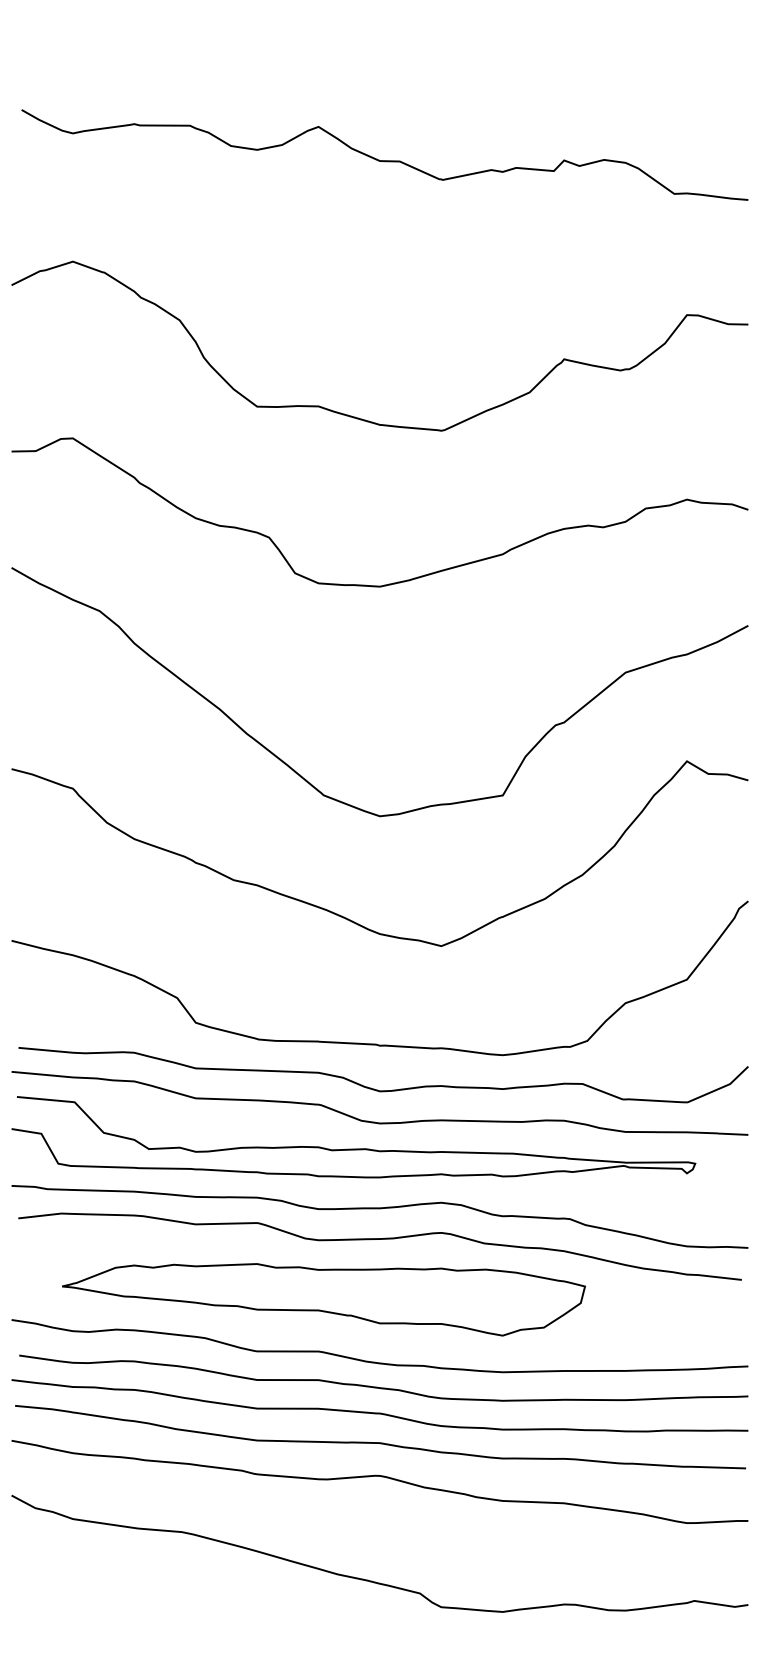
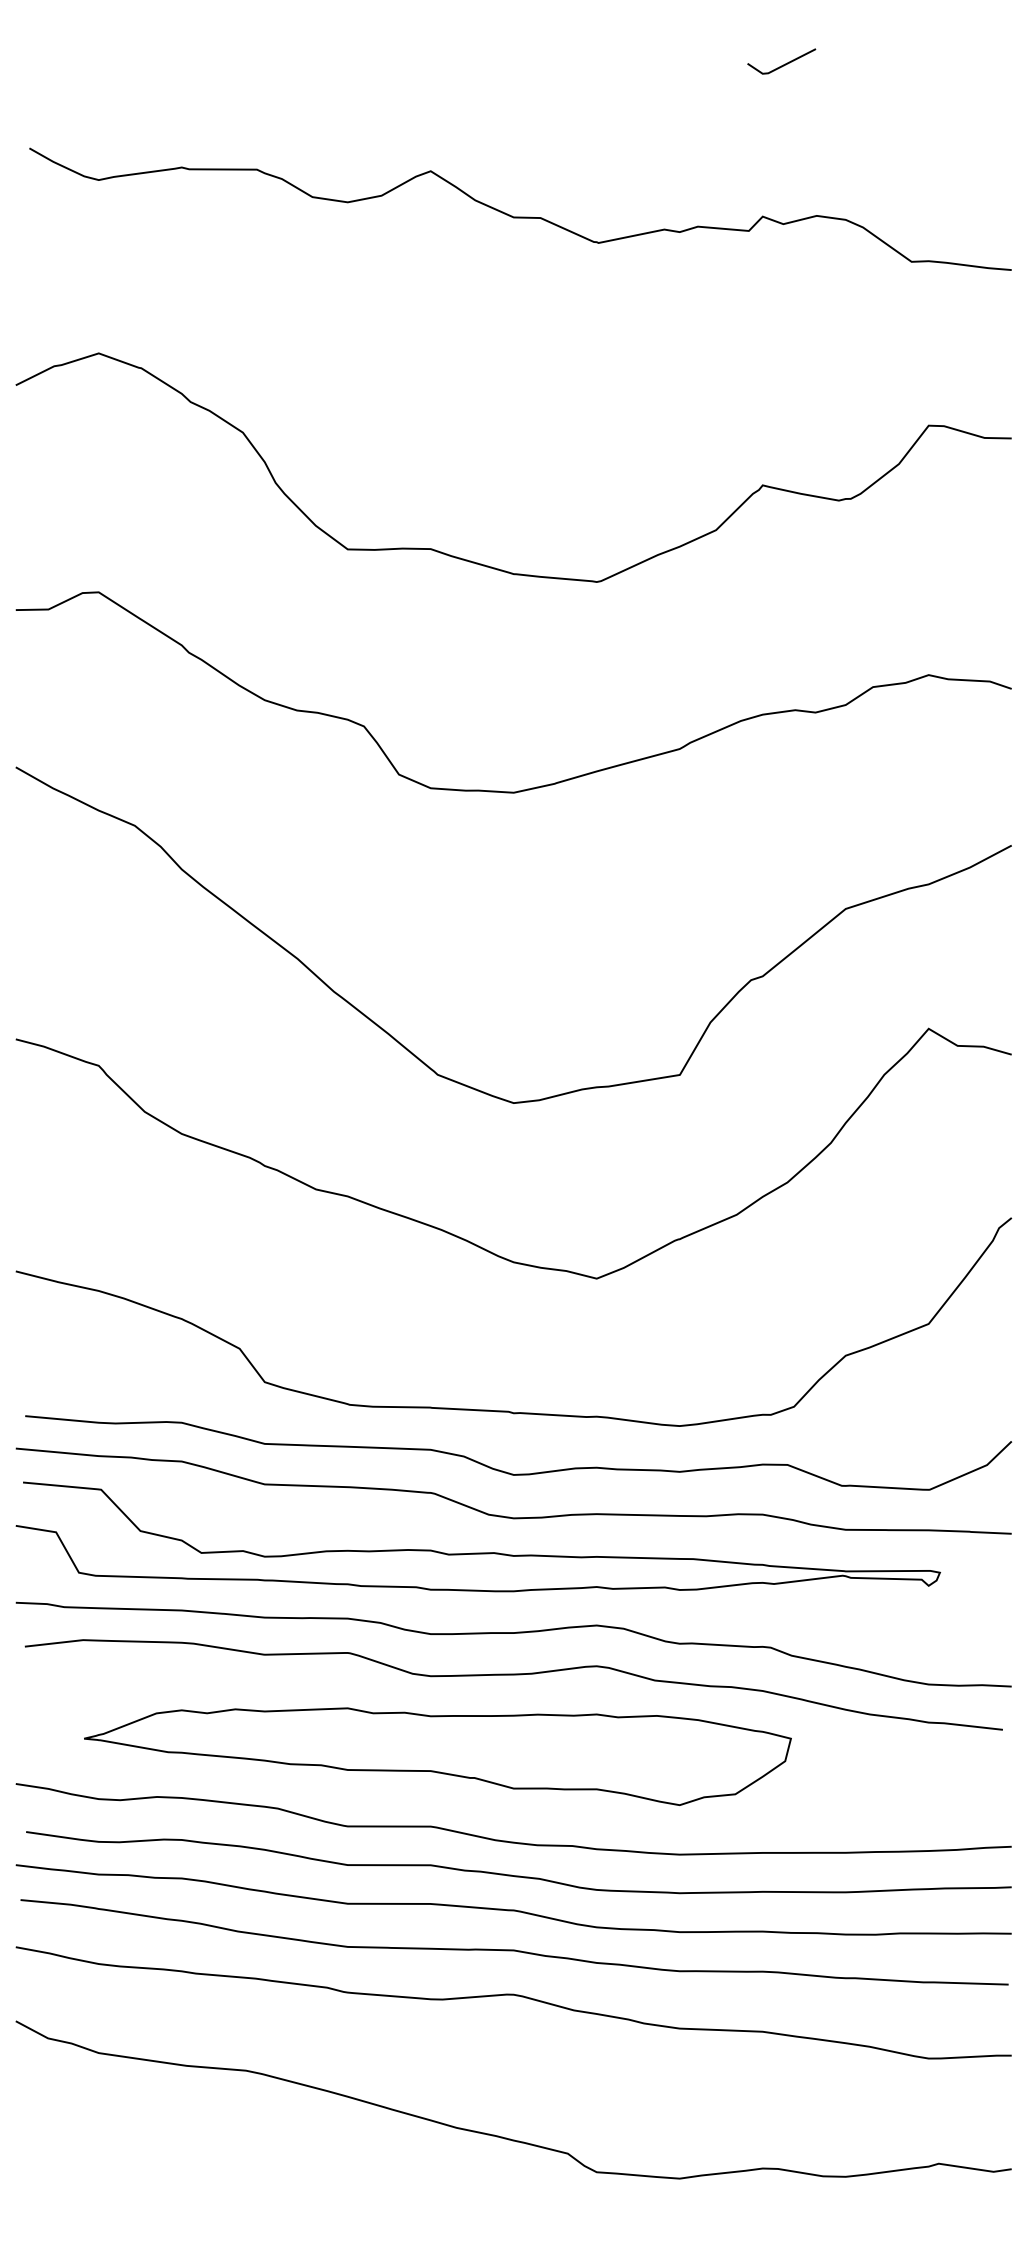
line: (579, 47) -> (783, 64), added

